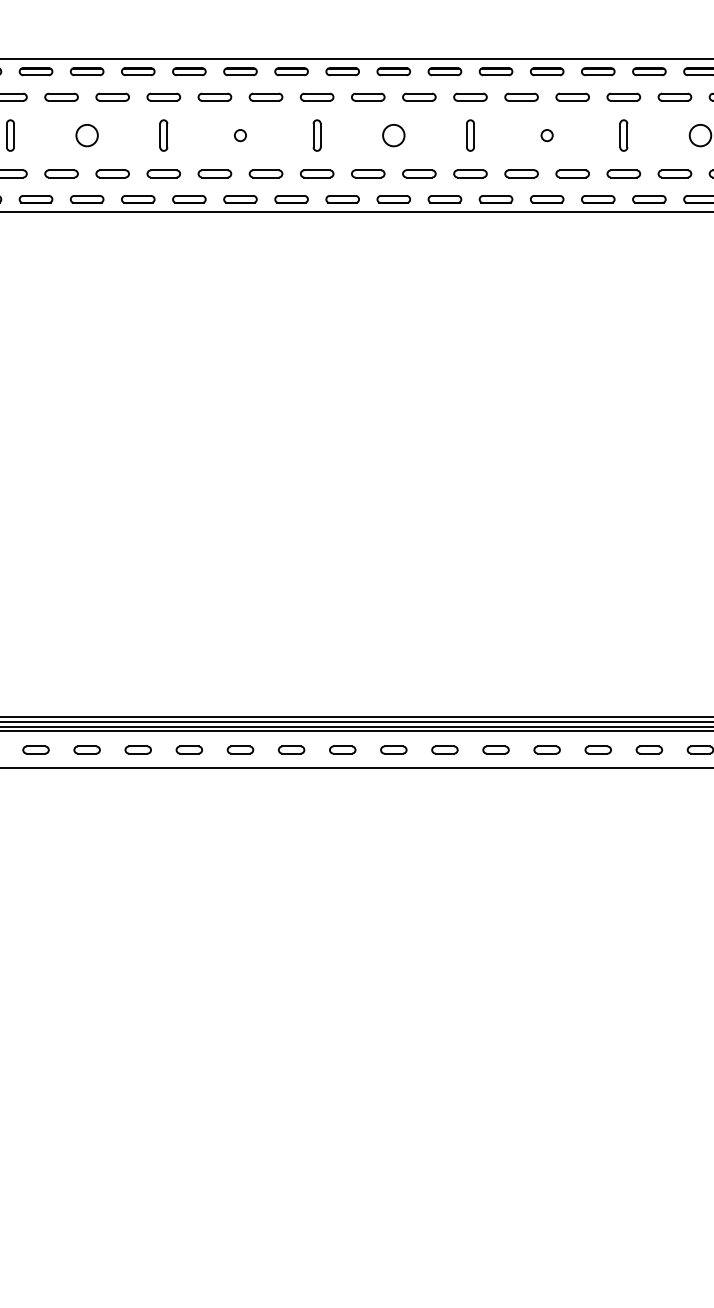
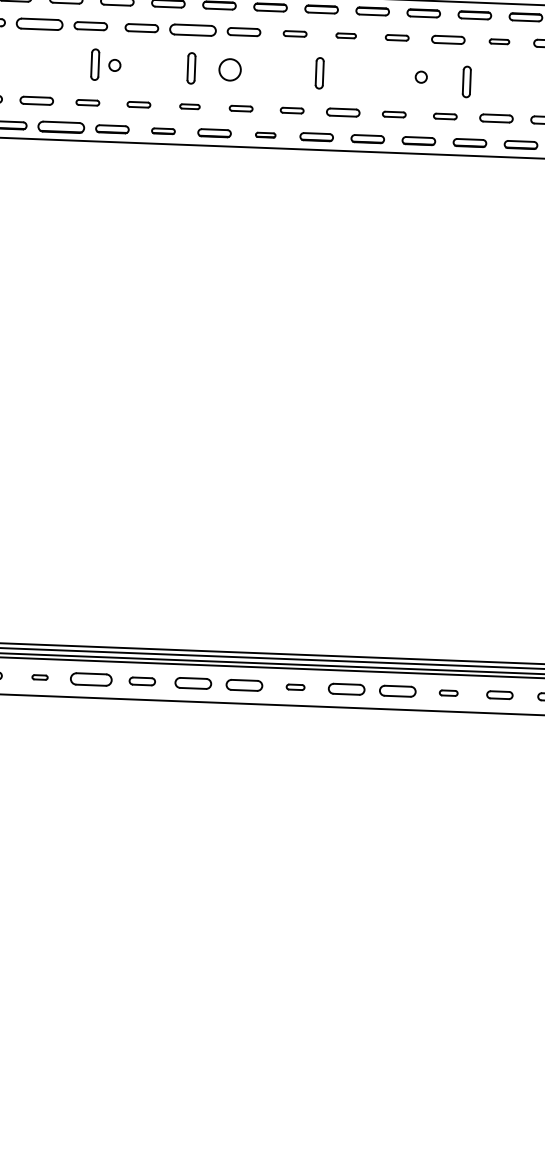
part: (163, 96) -> (39, 23), size x1.4
part: (316, 96) -> (192, 29), size x1.4
part: (419, 96) -> (295, 33), size x0.7
part: (470, 96) -> (346, 35), size x0.6
part: (521, 96) -> (397, 37), size x0.7
part: (623, 96) -> (499, 41), size x0.6
part: (163, 135) -> (94, 64), moved
circle: (393, 135) -> (229, 69), moved
part: (470, 135) -> (319, 73), moved
part: (623, 135) -> (466, 81), moved
part: (214, 173) -> (87, 102), size x0.7
part: (265, 173) -> (138, 104), size x0.7
part: (316, 173) -> (189, 106), size x0.6
part: (368, 173) -> (241, 108), size x0.7
part: (419, 173) -> (292, 110), size x0.7
part: (521, 173) -> (394, 114), size x0.7
part: (572, 173) -> (445, 116), size x0.7
part: (189, 199) -> (61, 127), size x1.4
part: (291, 199) -> (163, 131), size x0.7
part: (393, 199) -> (265, 135), size x0.6
part: (188, 749) -> (39, 676), size x0.6
part: (240, 749) -> (91, 678), size x1.6
part: (342, 749) -> (193, 682), size x1.4
part: (393, 749) -> (244, 684), size x1.4
part: (444, 749) -> (295, 686), size x0.7
part: (495, 749) -> (346, 688), size x1.4
part: (546, 749) -> (397, 690), size x1.4
part: (597, 749) -> (448, 692), size x0.7

